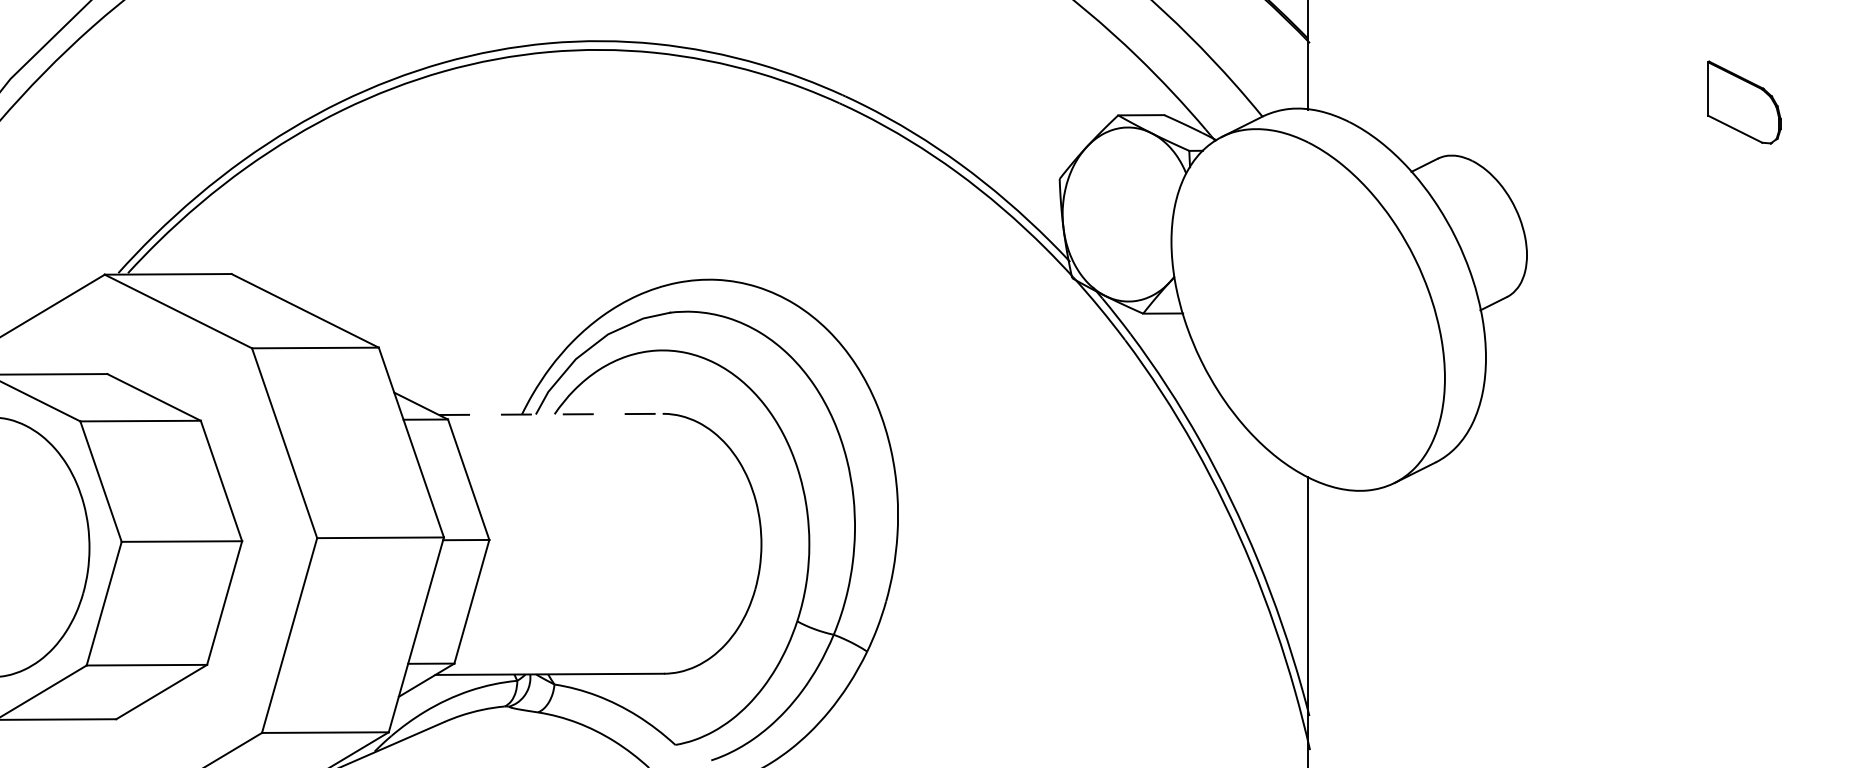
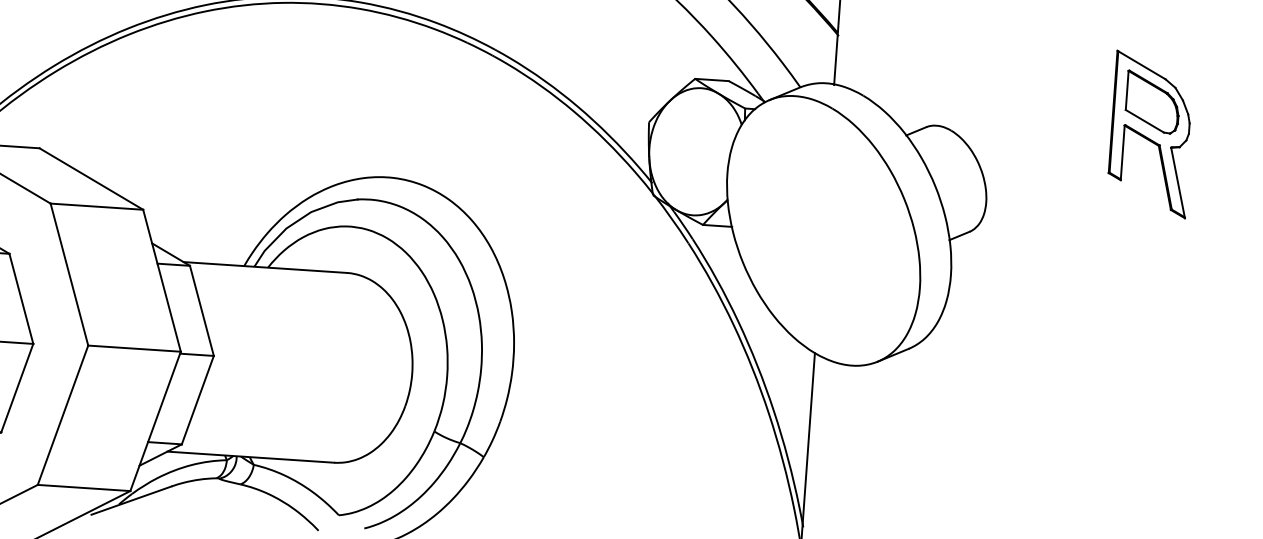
part: (1745, 146) -> (1151, 134), added
line: (550, 414) -> (265, 267), dashed -> solid

